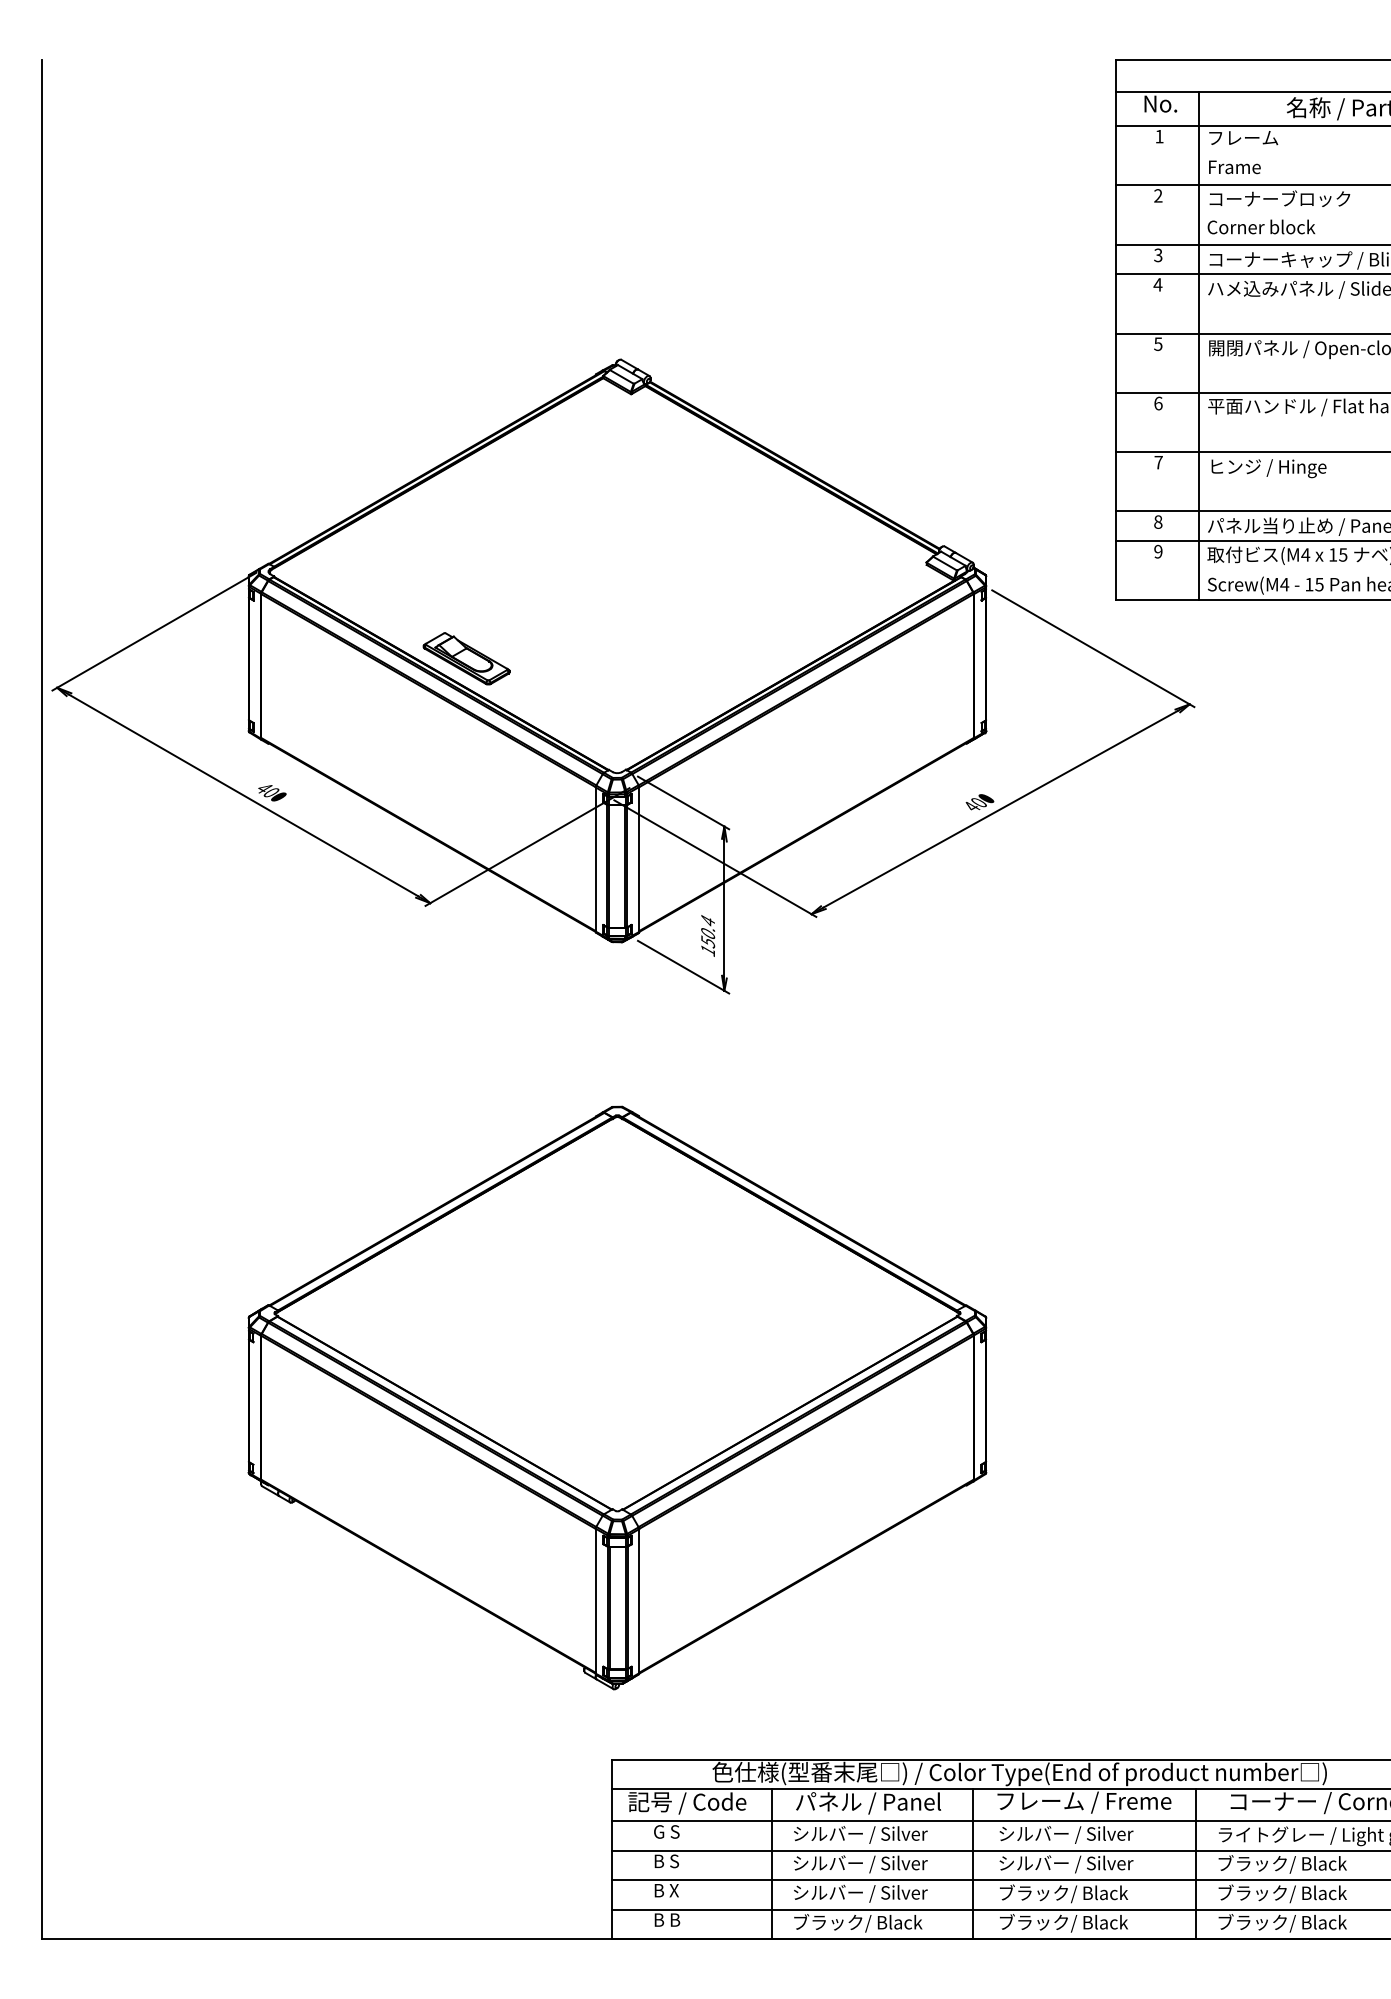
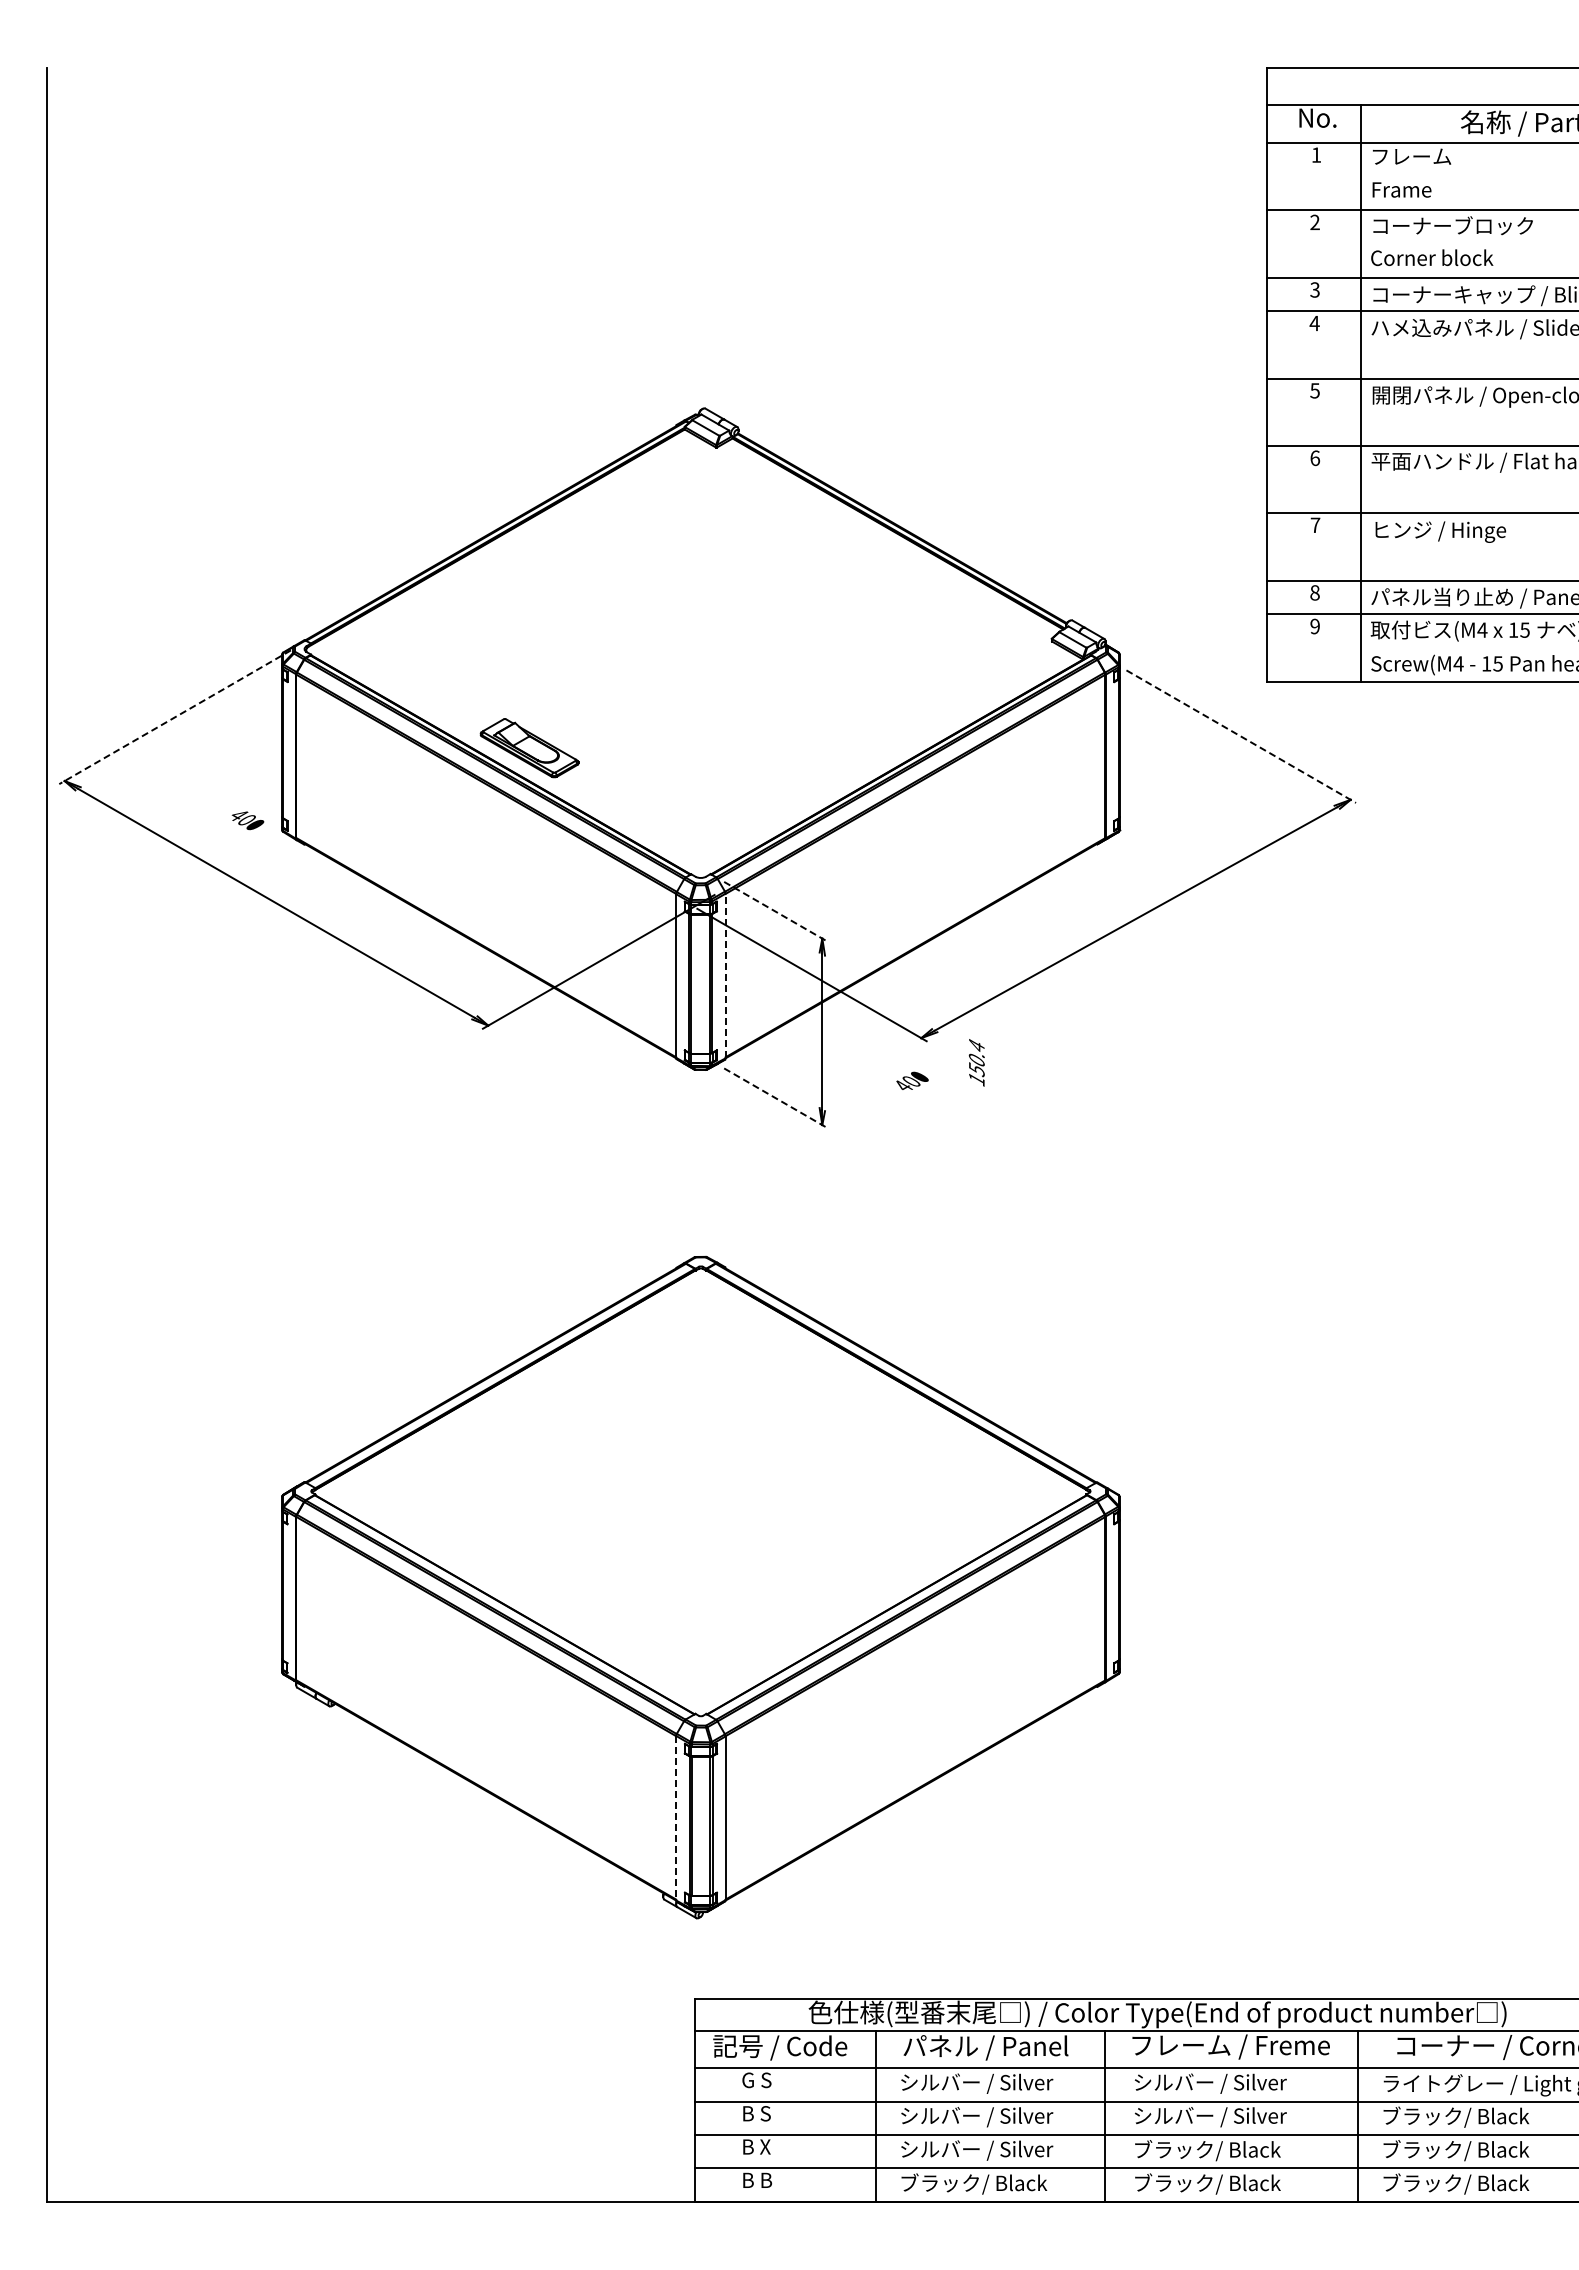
line: (154, 631) -> (175, 717), solid -> dashed
line: (1093, 648) -> (1241, 736), solid -> dashed
text: (271, 792) -> (247, 820), moved
text: (979, 801) -> (912, 1080), moved
line: (683, 802) -> (775, 911), solid -> dashed
line: (639, 859) -> (725, 975), solid -> dashed
text: (707, 935) -> (976, 1062), moved
line: (683, 967) -> (775, 1098), solid -> dashed
line: (595, 1601) -> (676, 1818), solid -> dashed

